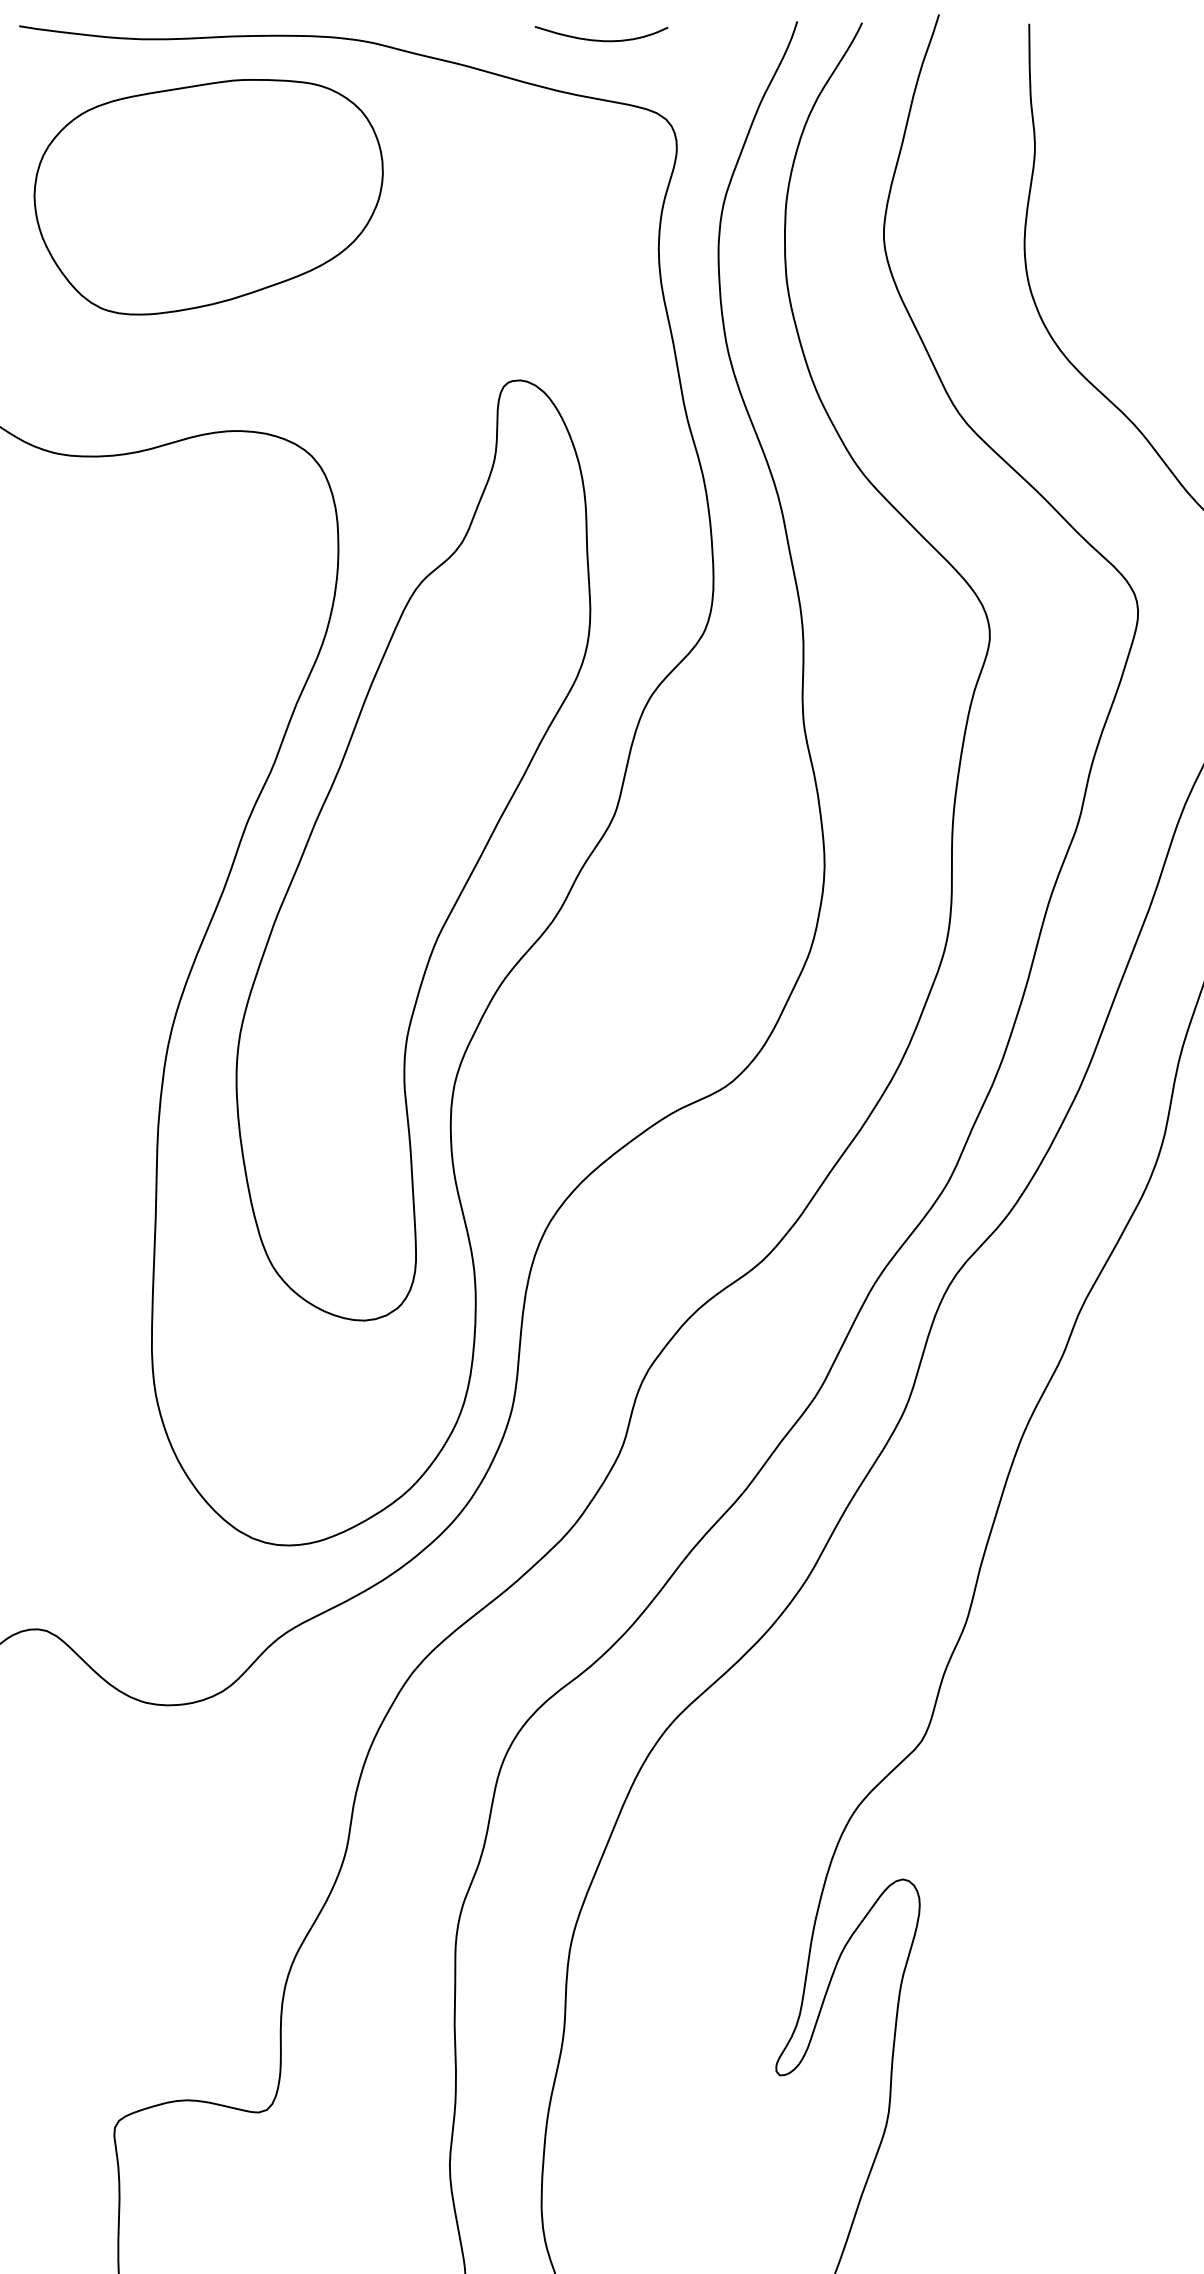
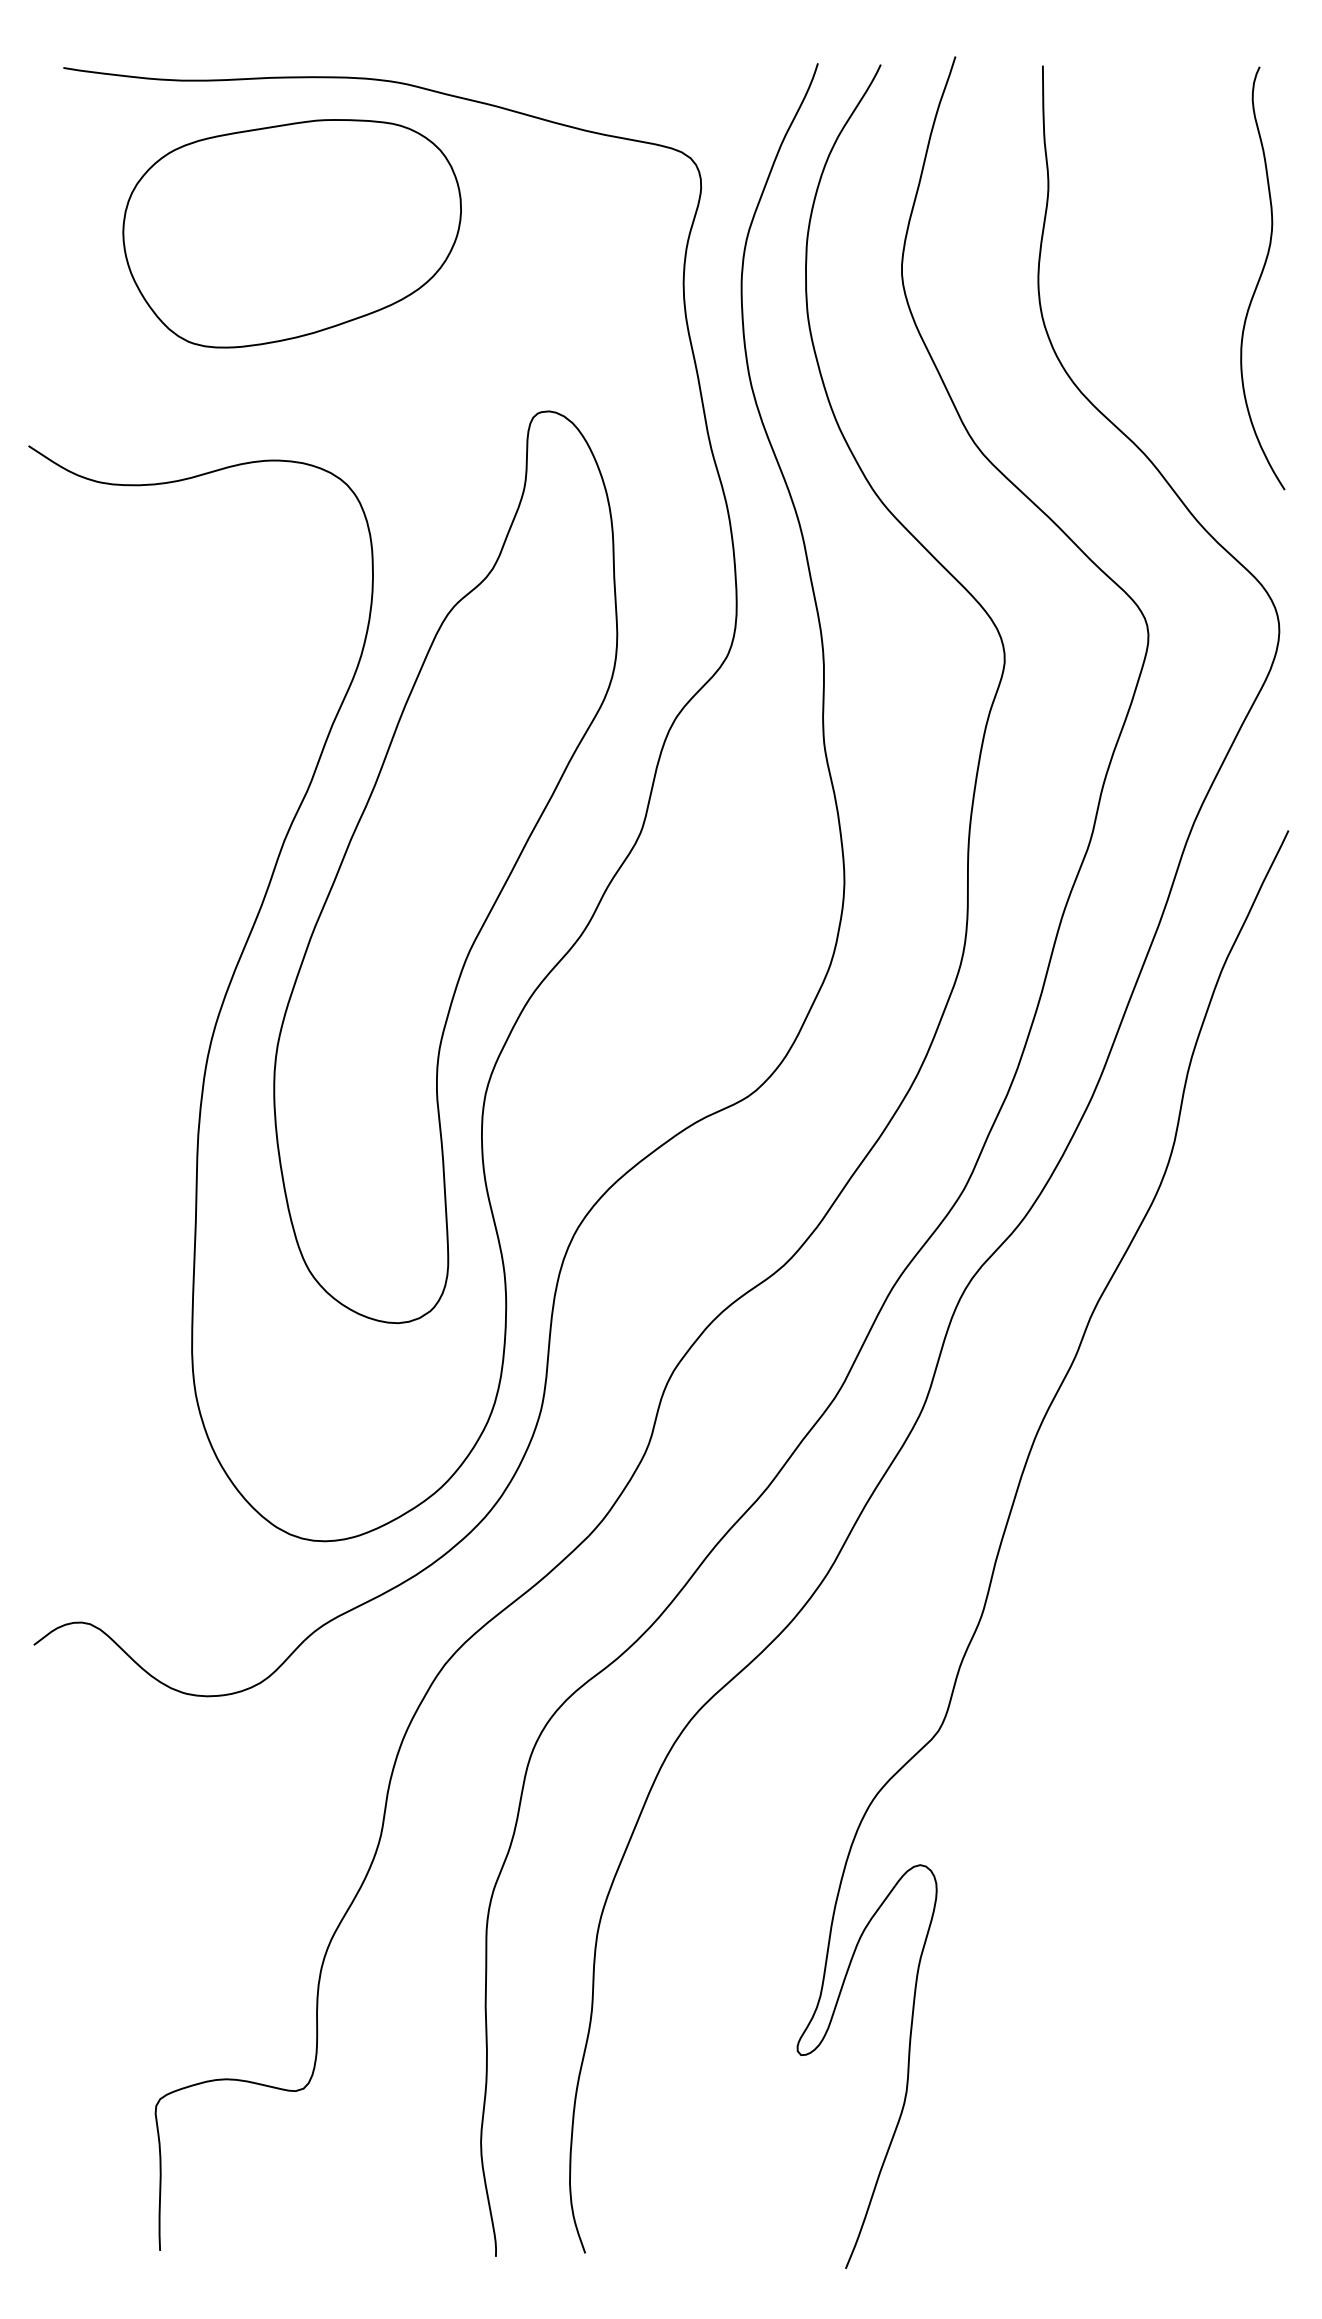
curve: (600, 40) -> (627, 81), removed
part: (208, 196) -> (291, 233), moved

